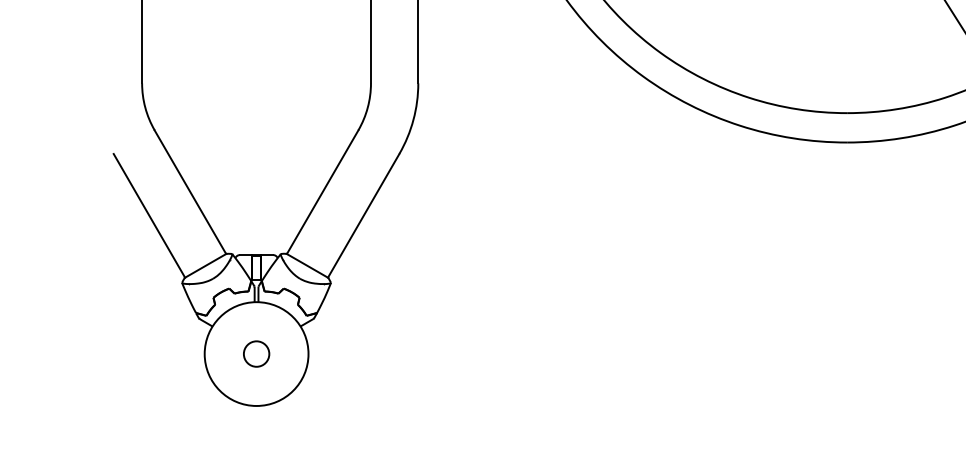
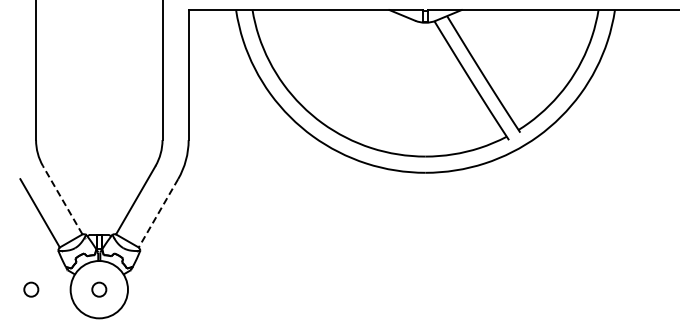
line: (189, 190) -> (62, 199), solid -> dashed
line: (363, 216) -> (158, 213), solid -> dashed
circle: (133, 353) -> (31, 289), added

